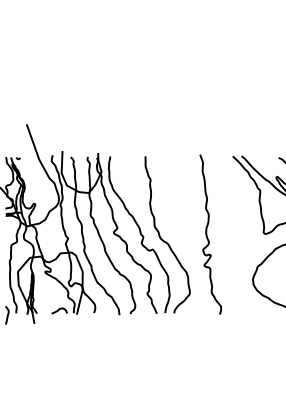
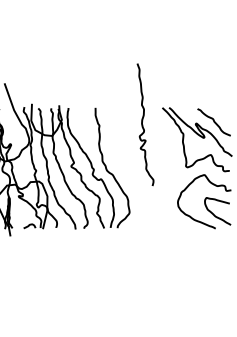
curve: (208, 234) -> (143, 124), moved

